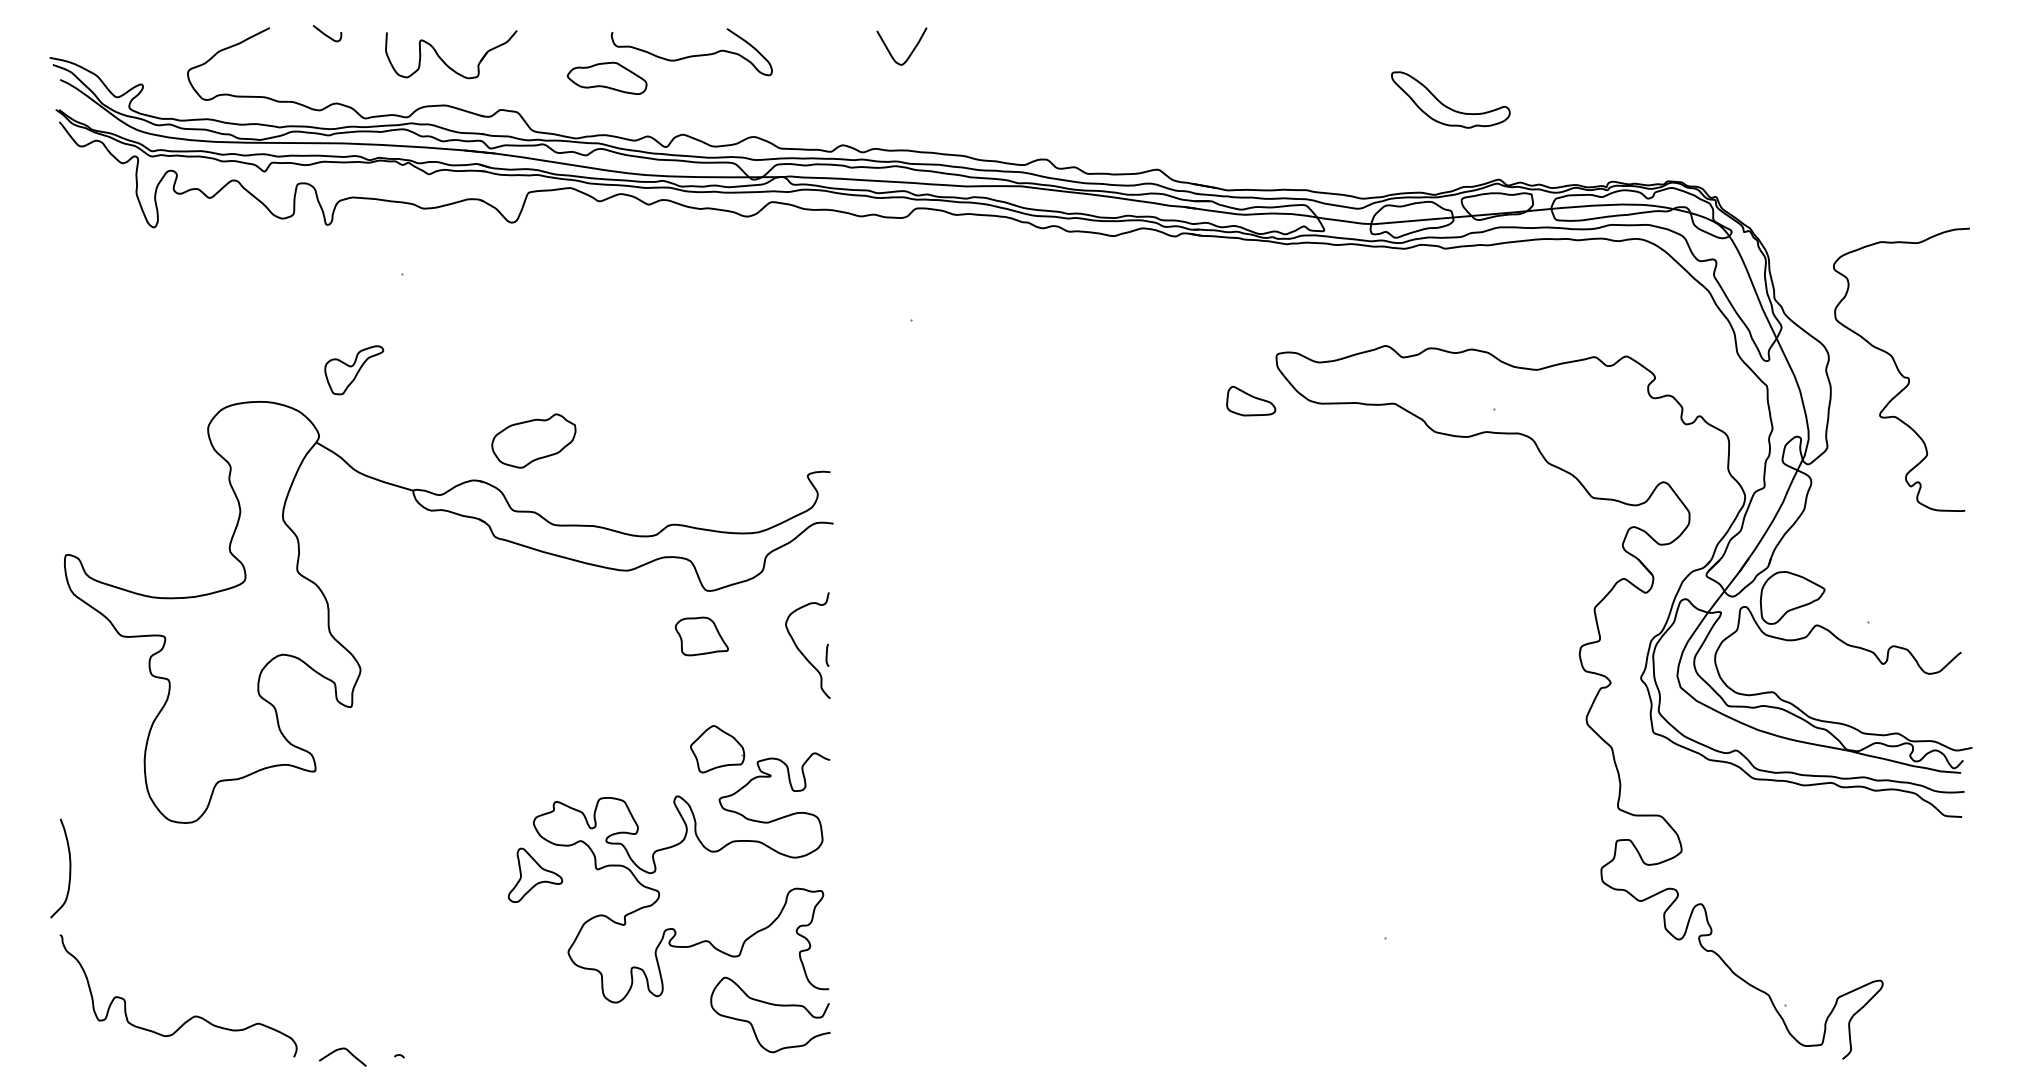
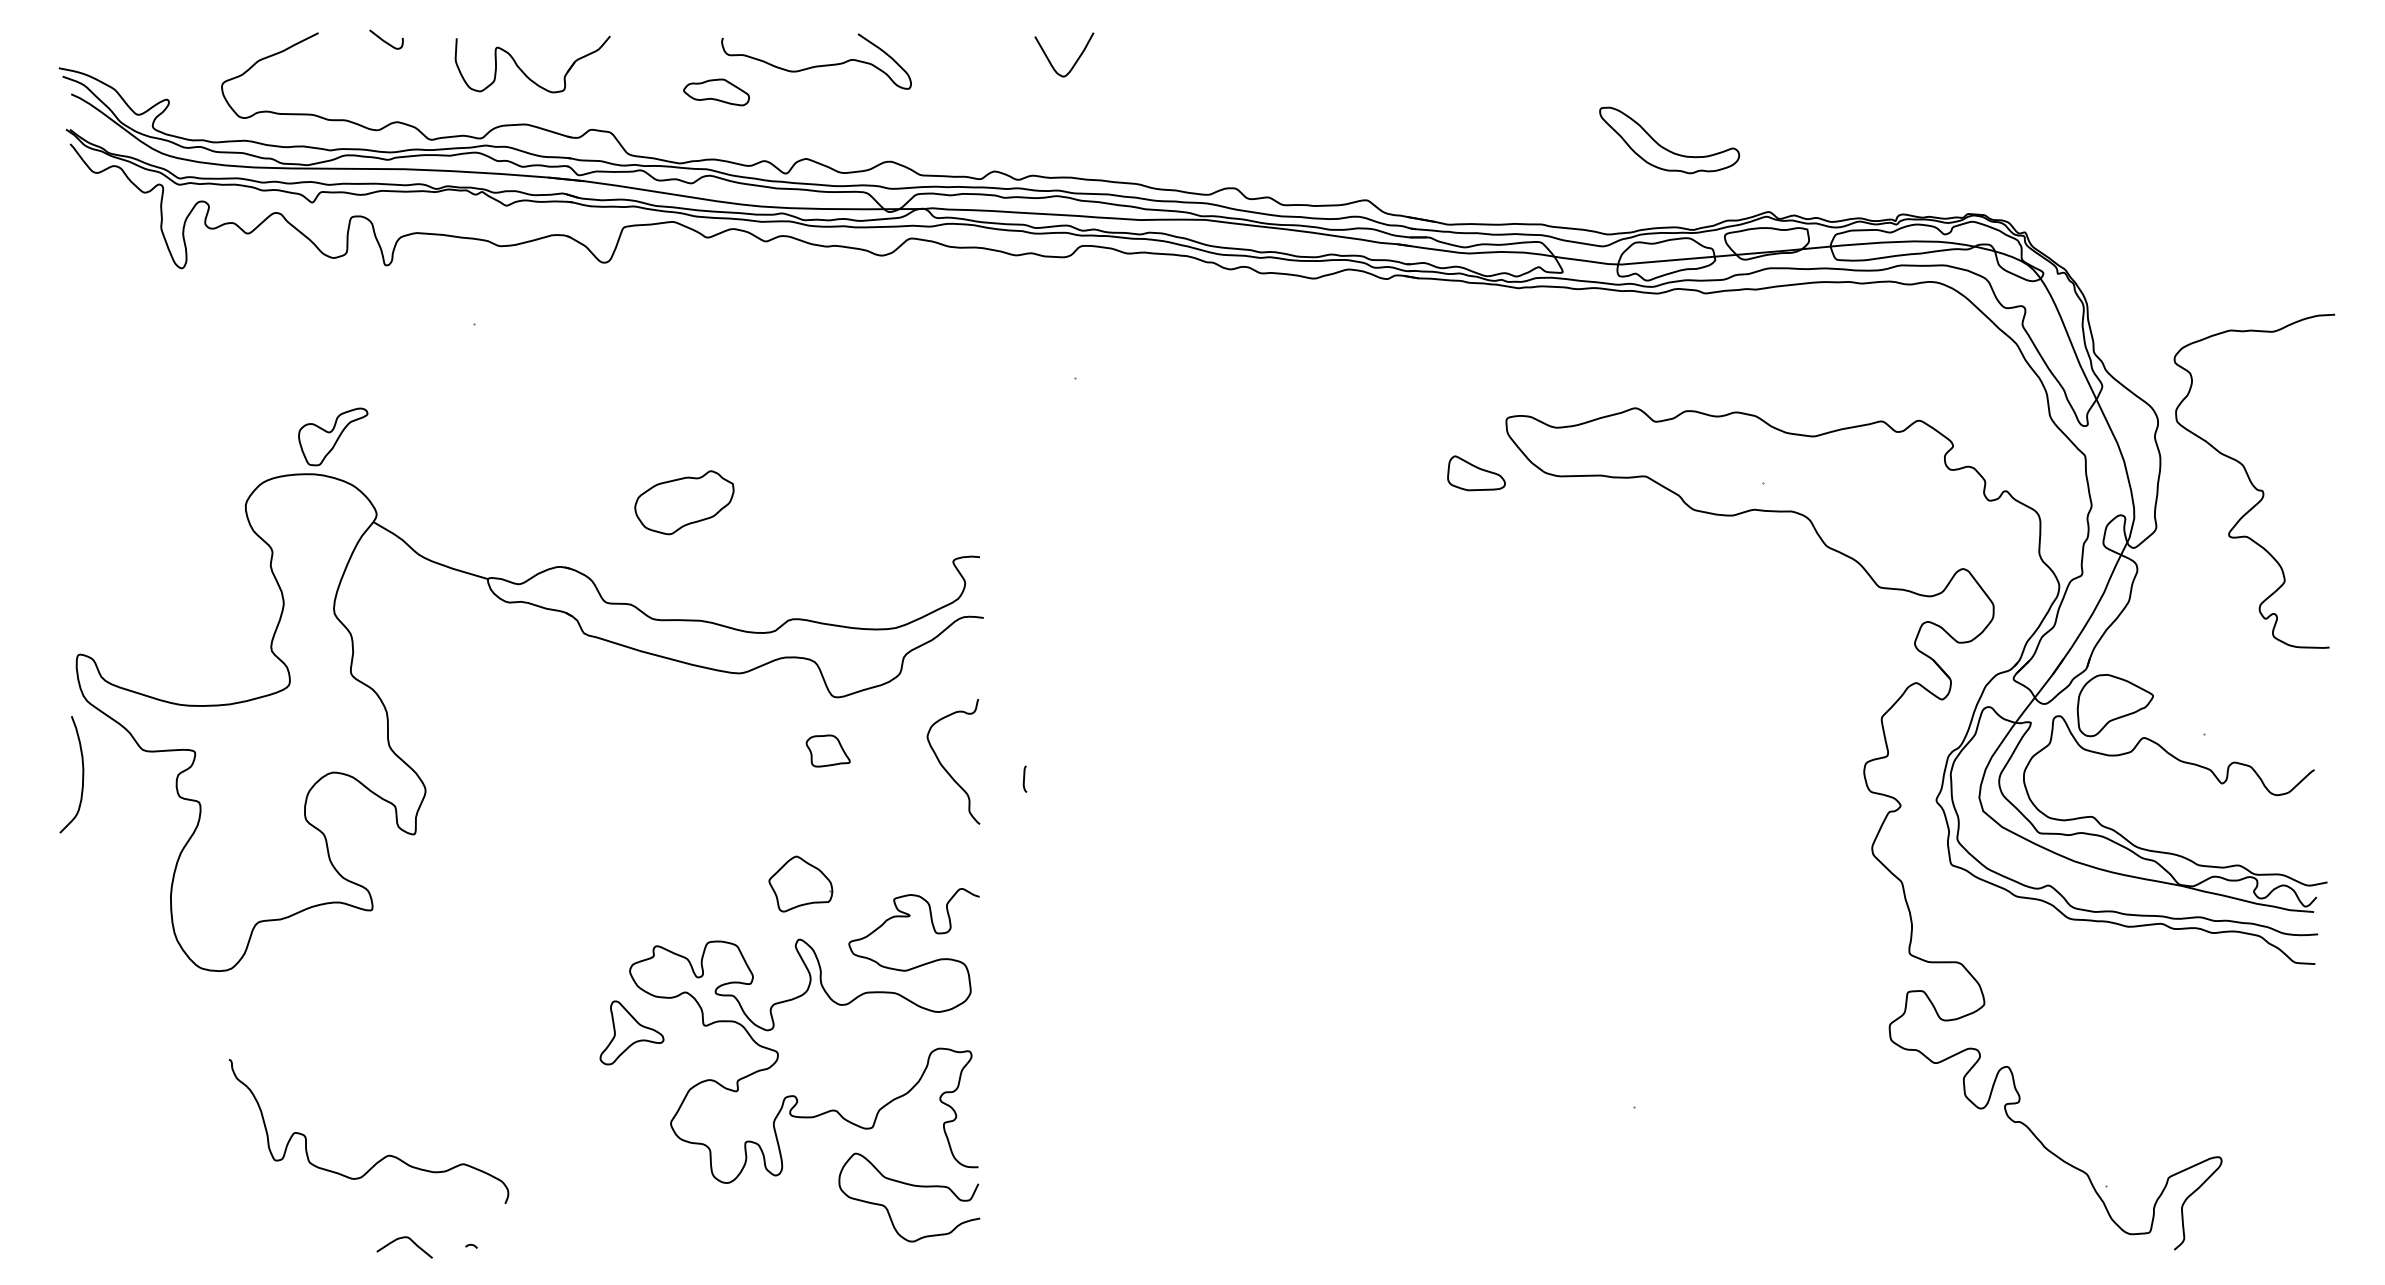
part: (606, 77) -> (715, 91), size x0.7
part: (1446, 105) -> (1664, 146), moved
part: (354, 370) -> (333, 437), moved
curve: (1899, 370) -> (2252, 482), moved
part: (533, 440) -> (683, 502), moved
part: (701, 636) -> (827, 751), size x0.7
curve: (827, 654) -> (1024, 778), moved
part: (717, 749) -> (800, 884), moved
curve: (69, 868) -> (82, 774), moved
curve: (190, 1017) -> (383, 1156), moved

